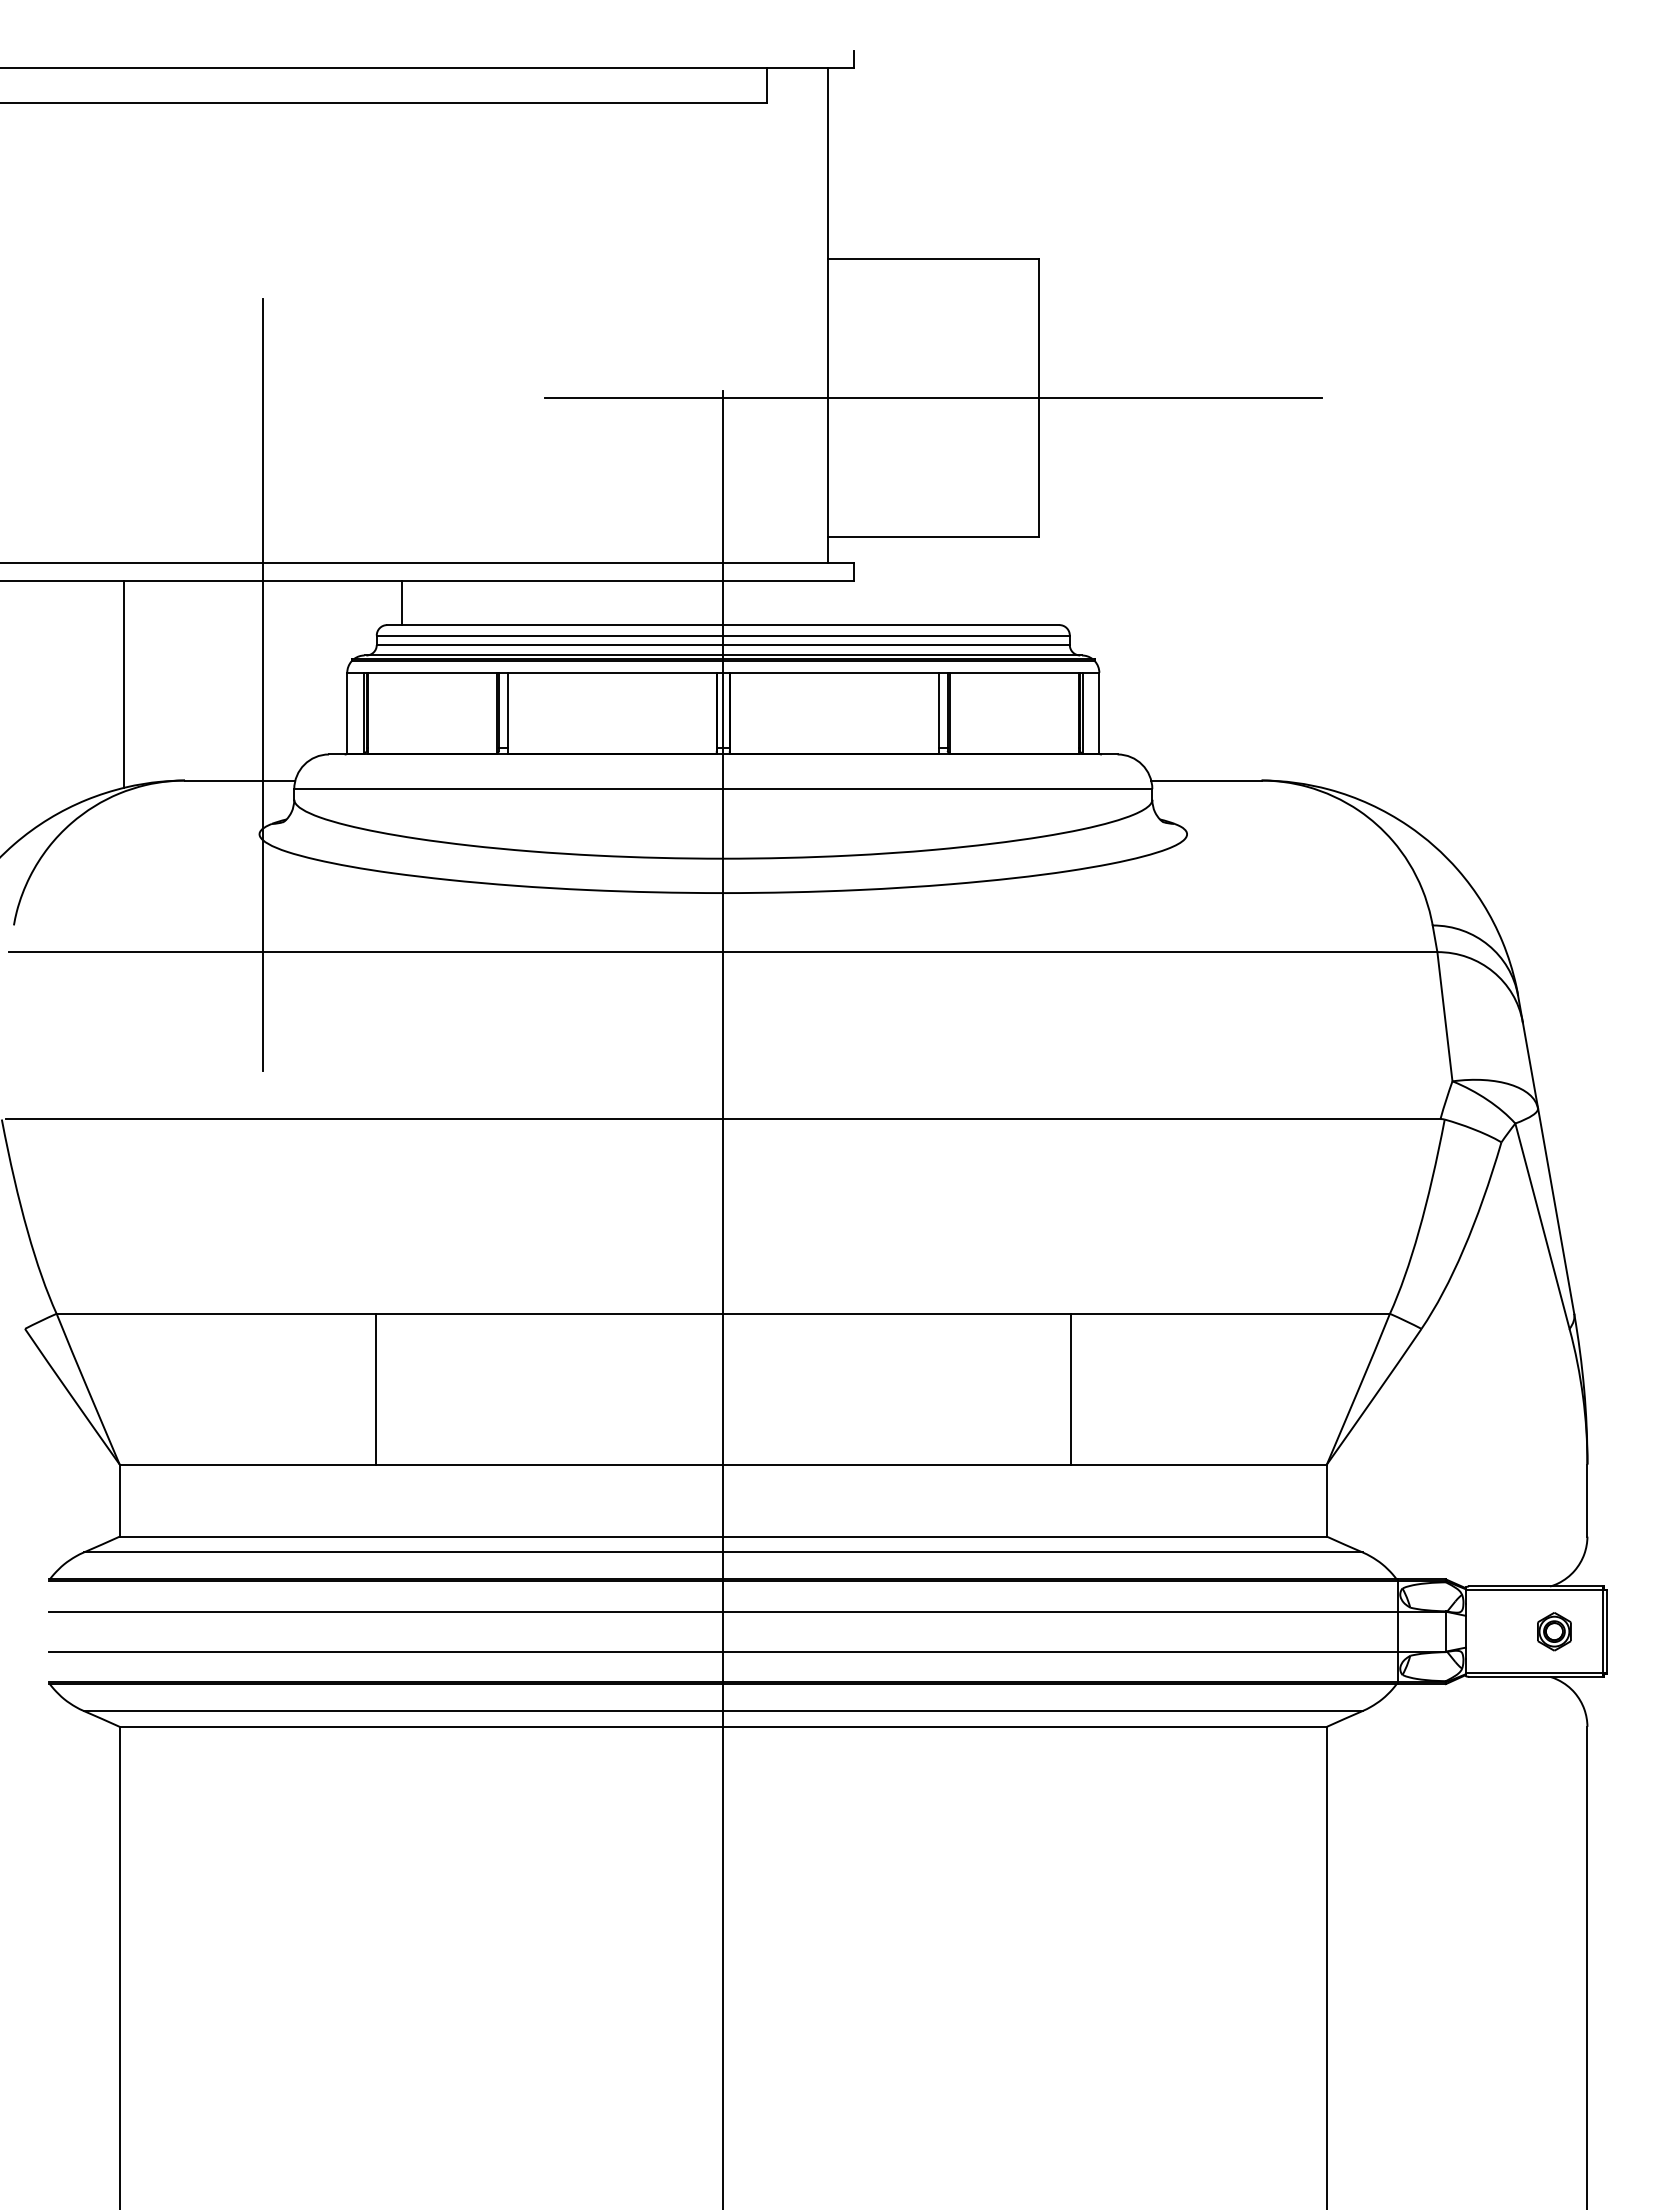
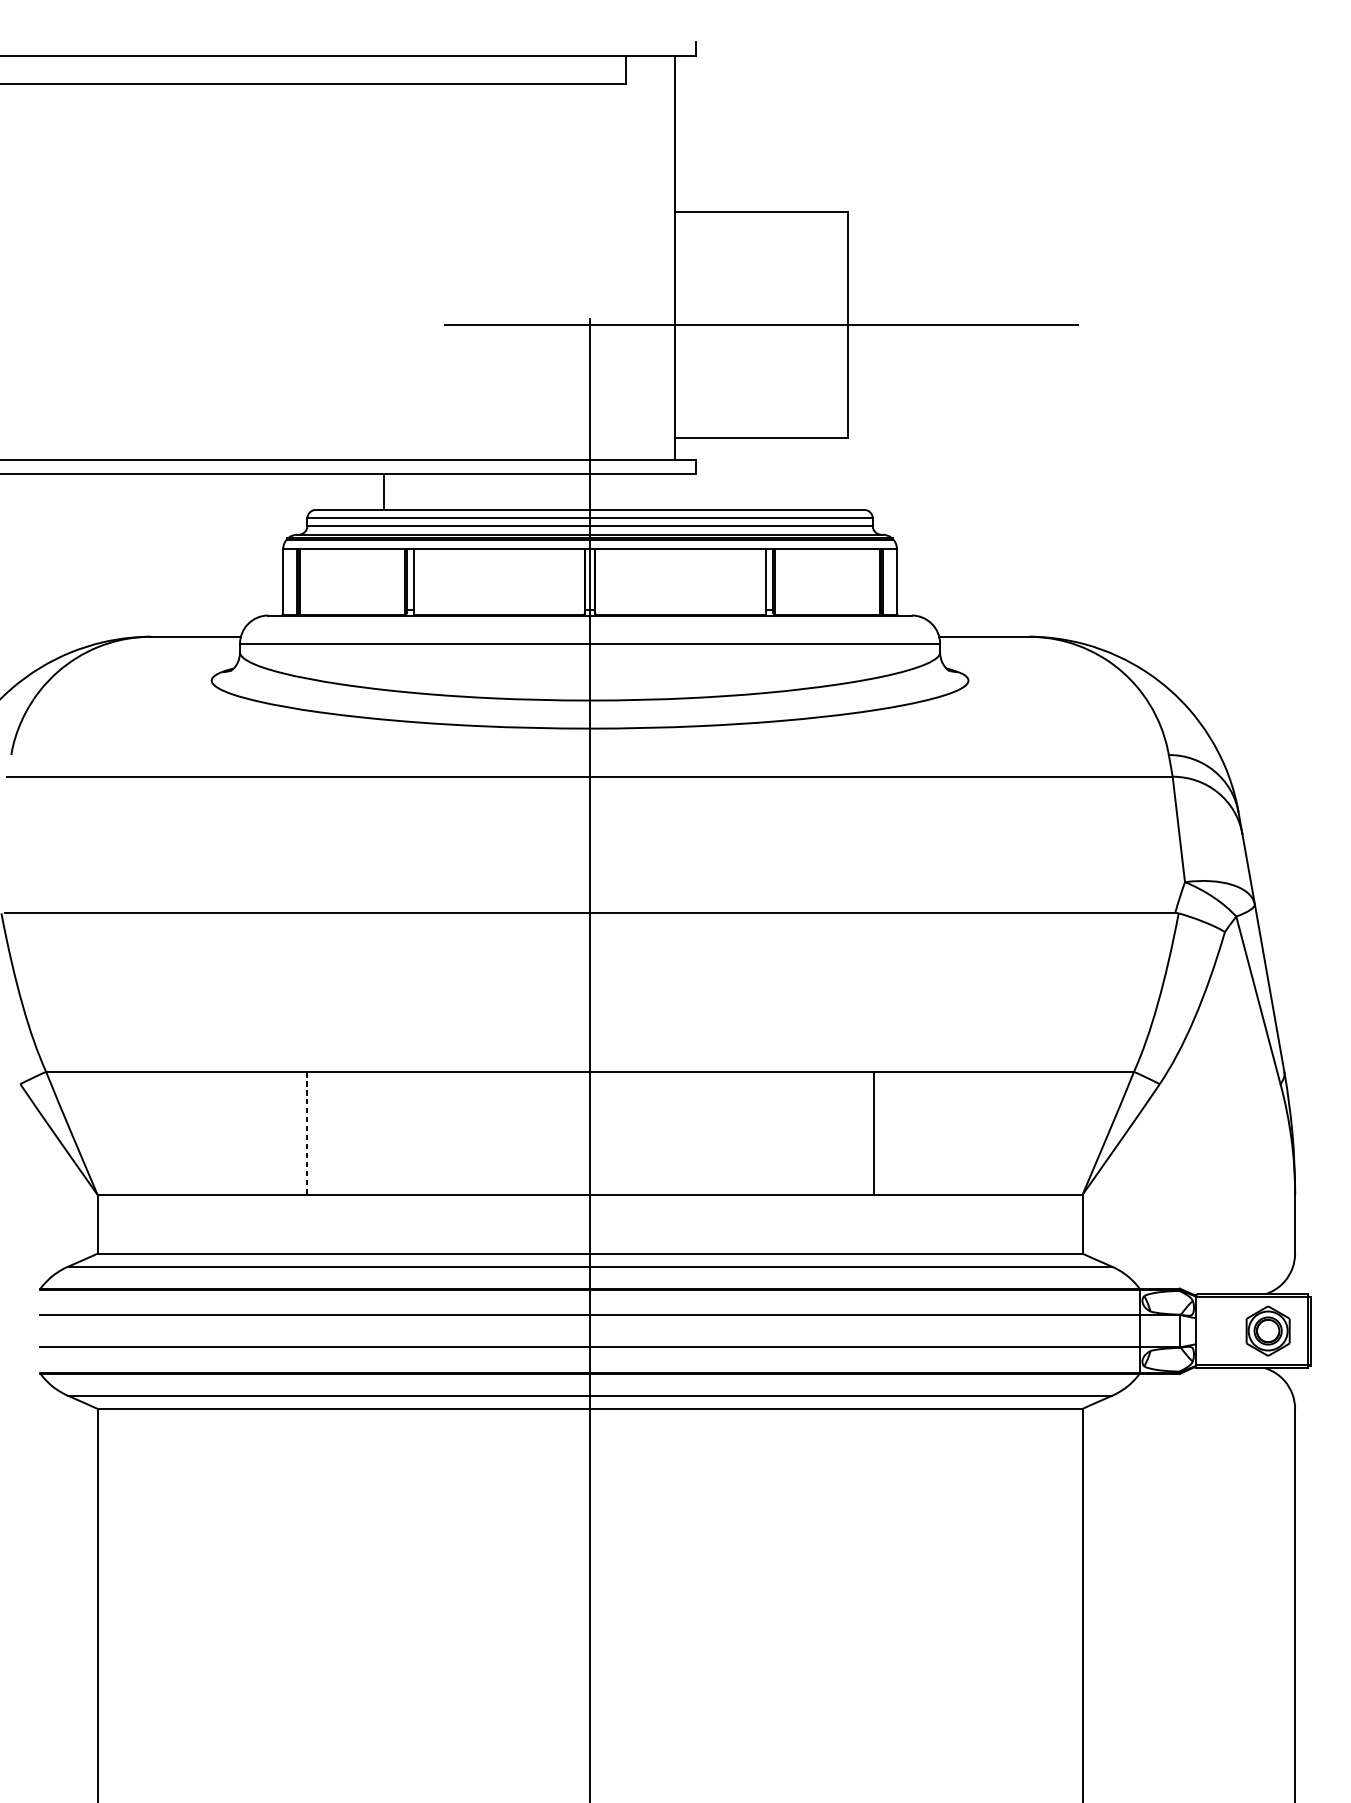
line: (401, 602) -> (383, 491), moved
line: (124, 683) -> (101, 557), removed
line: (263, 684) -> (214, 558), removed
line: (375, 1389) -> (306, 1133), solid -> dashed
part: (1554, 1631) -> (1268, 1331), size x1.6

